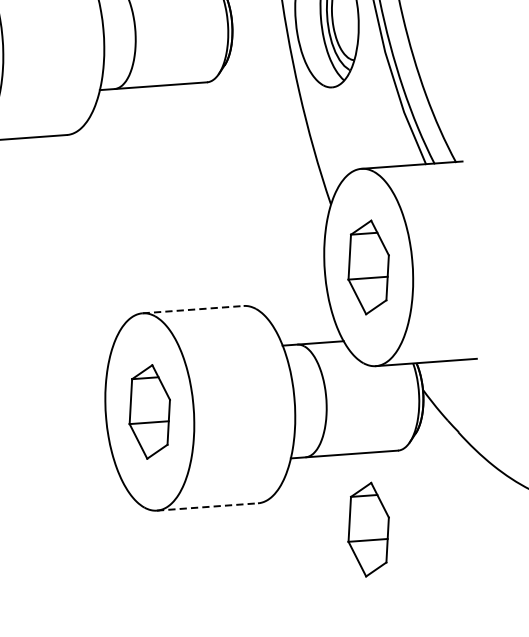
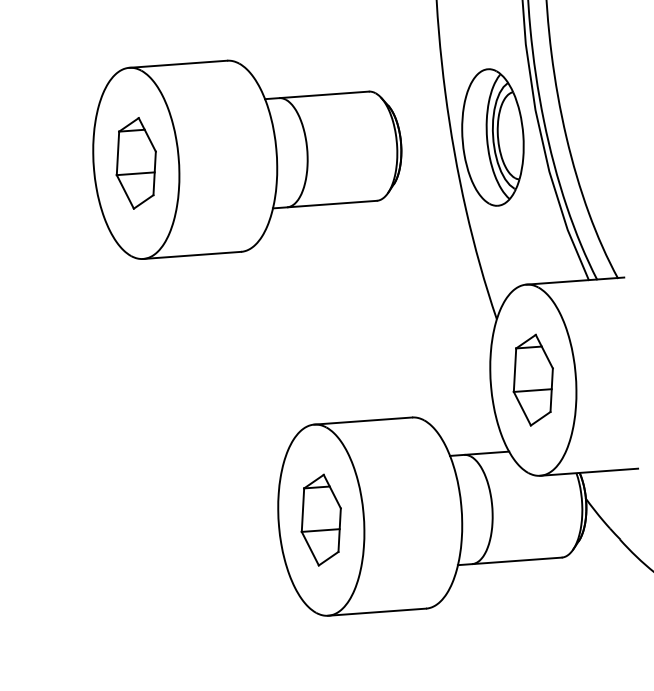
line: (193, 310) -> (363, 421), dashed -> solid
line: (207, 507) -> (377, 612), dashed -> solid
part: (367, 528) -> (532, 633), removed

